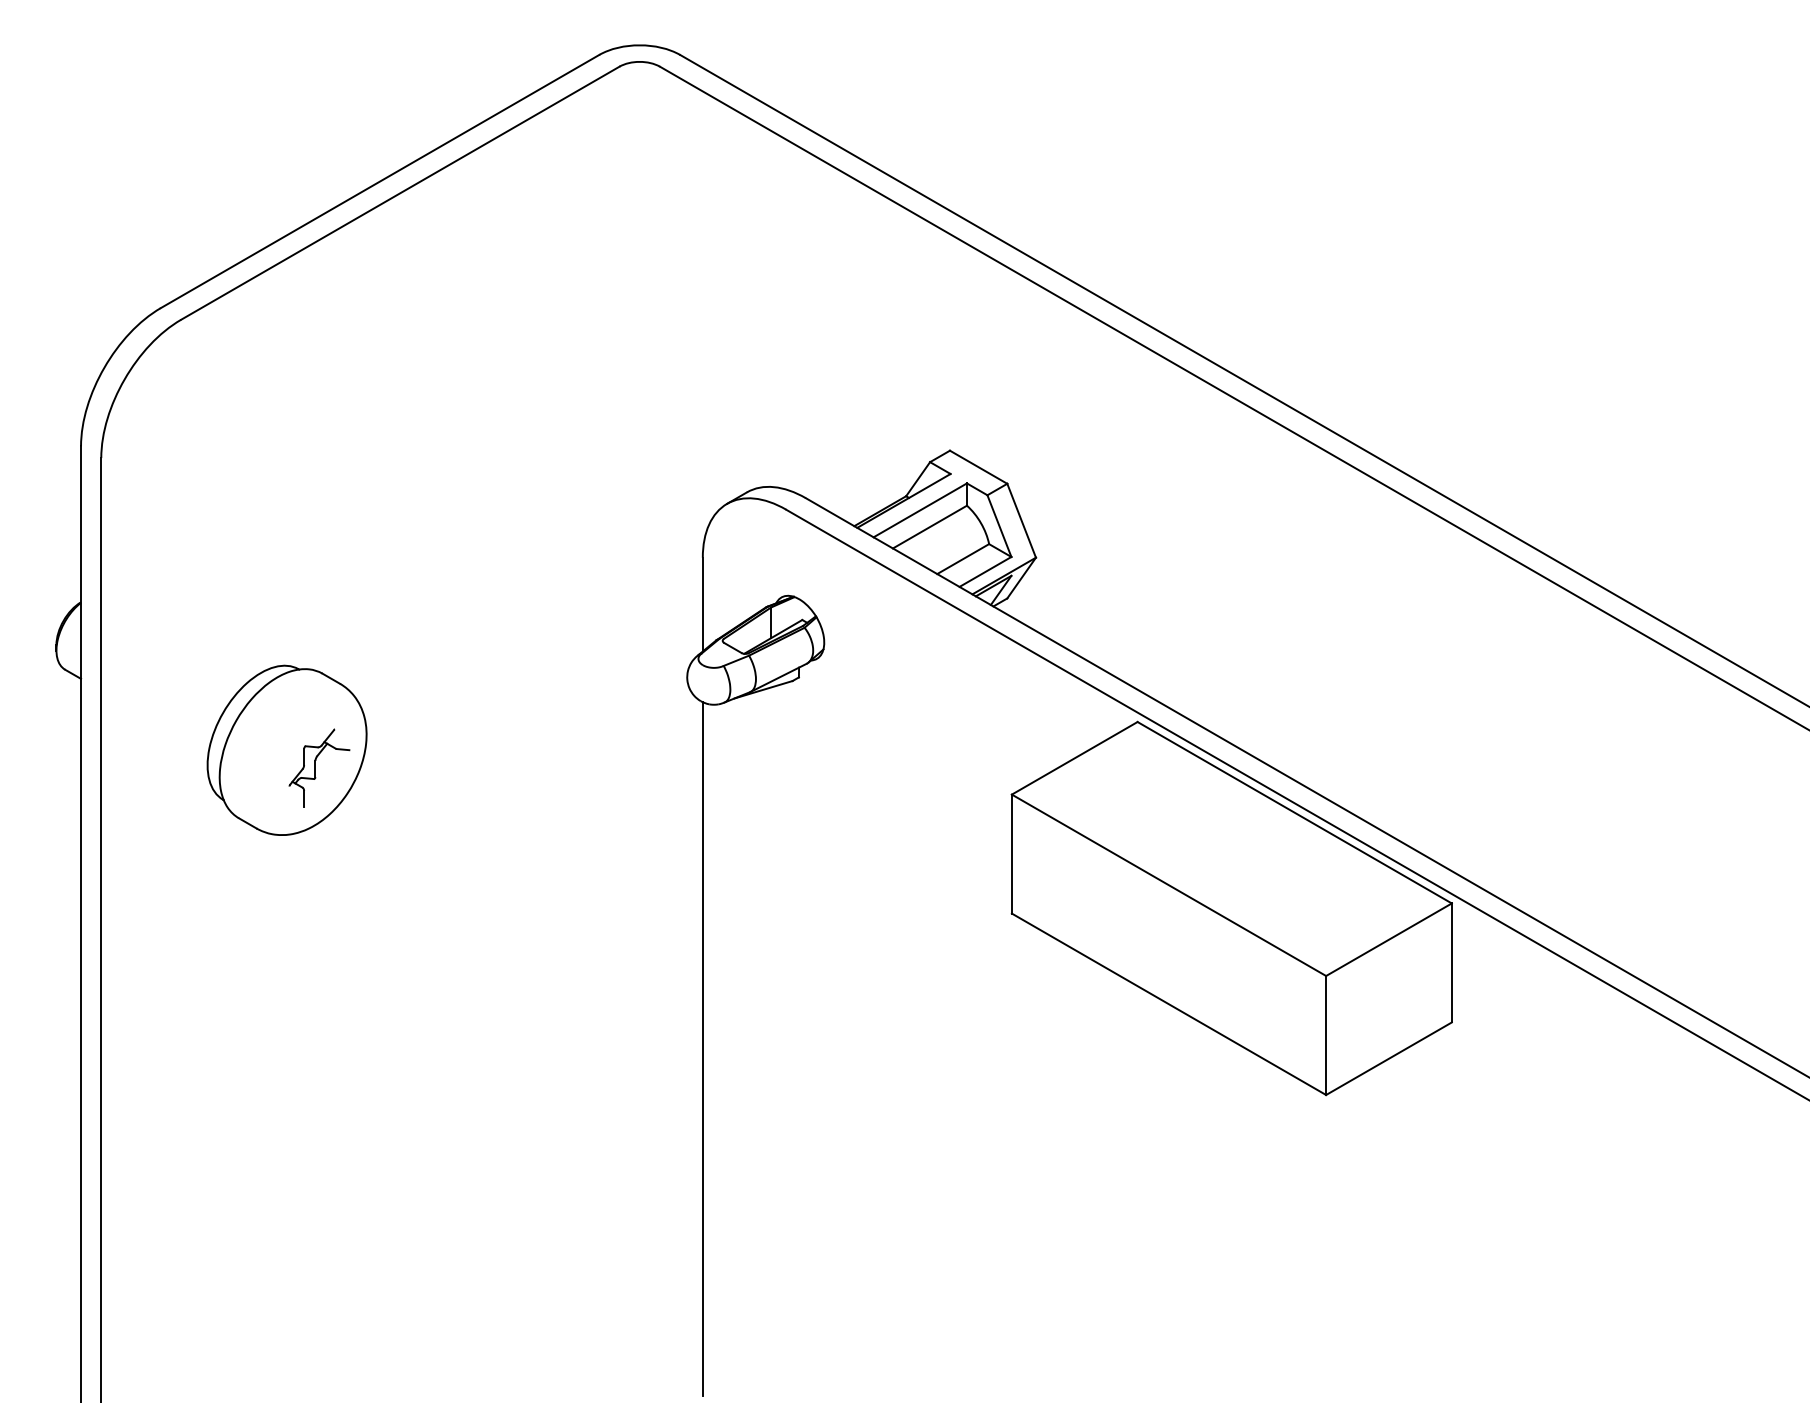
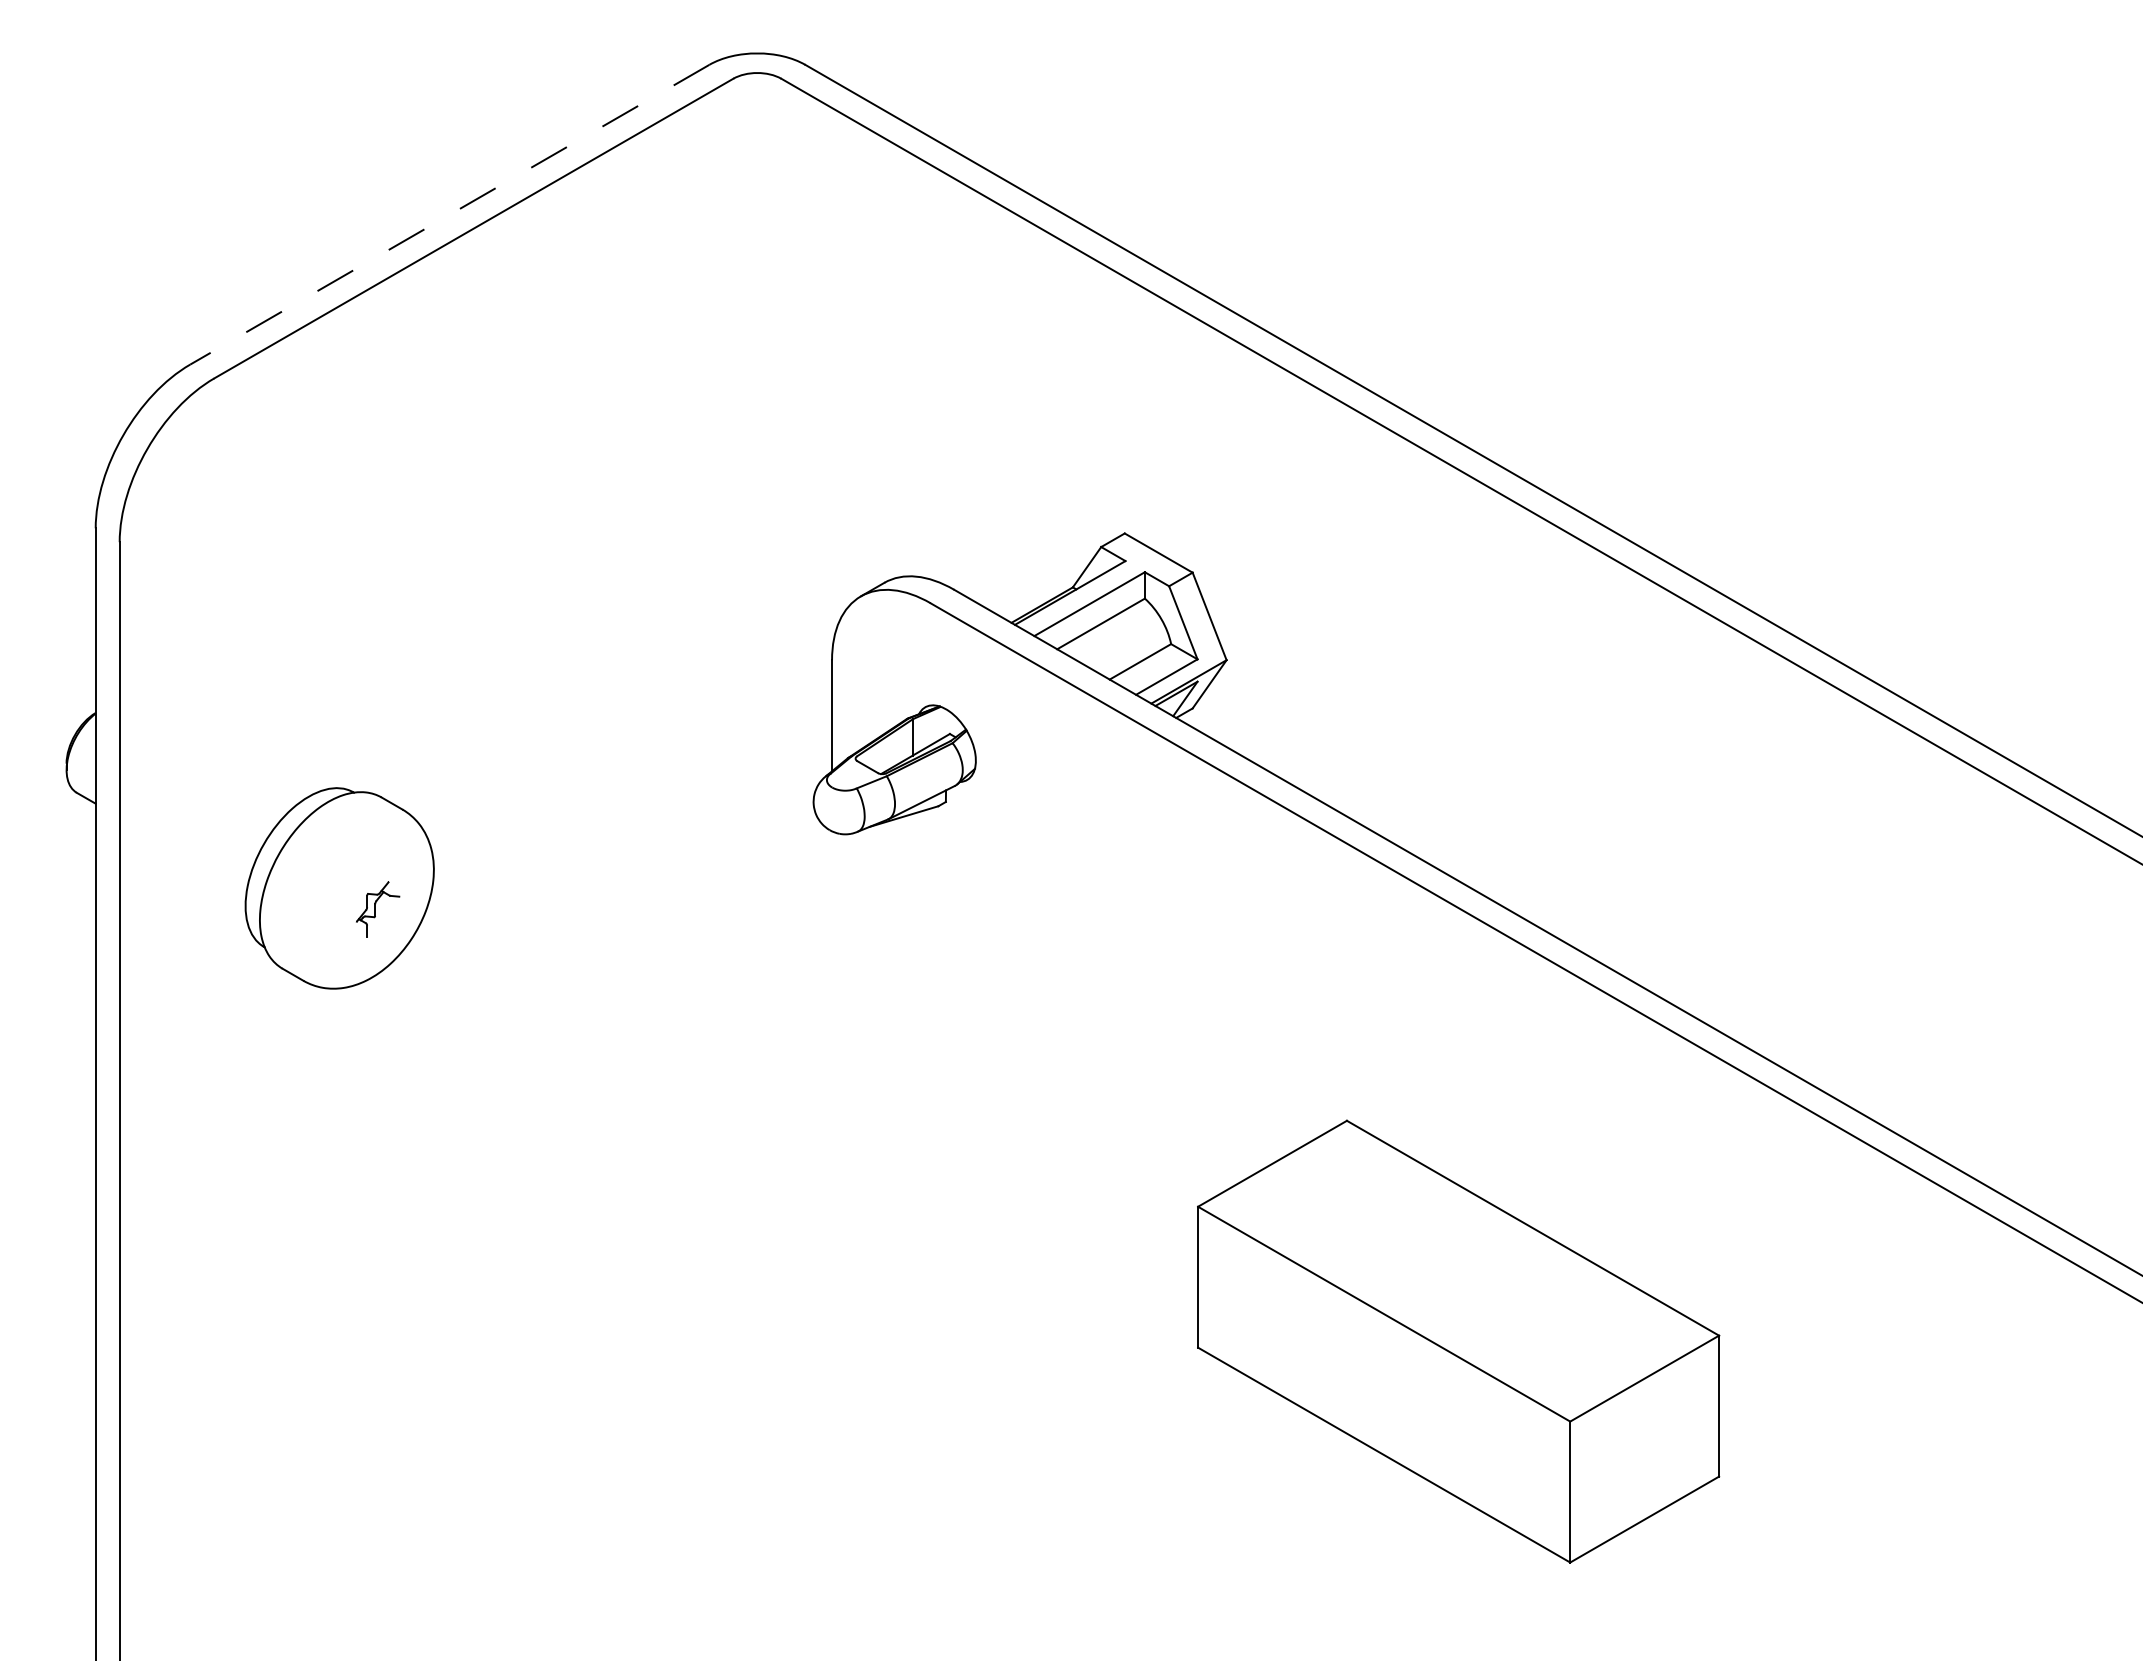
line: (379, 181) -> (449, 214), solid -> dashed
part: (318, 768) -> (377, 909), size x0.6
part: (1231, 908) -> (1458, 1341), moved
line: (703, 1049) -> (832, 1242), removed

